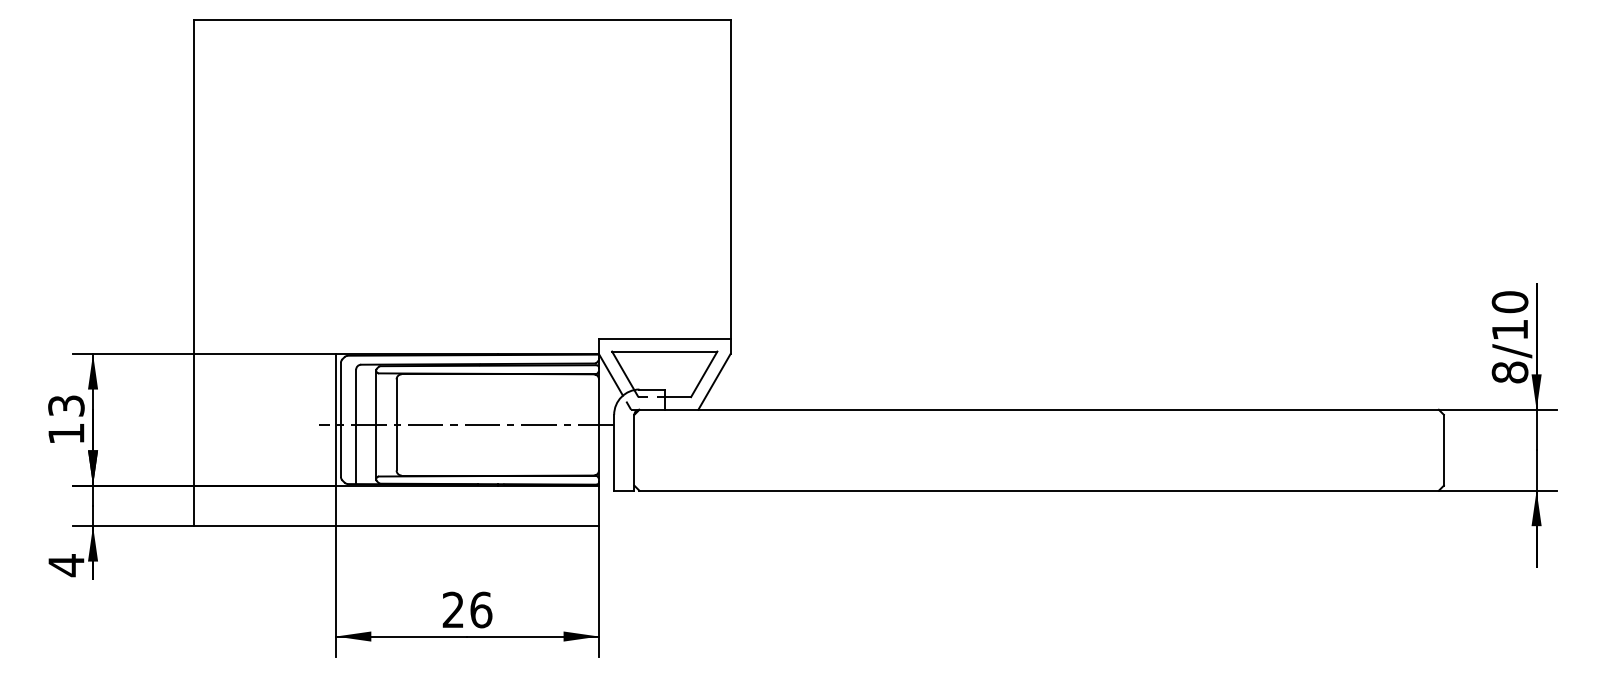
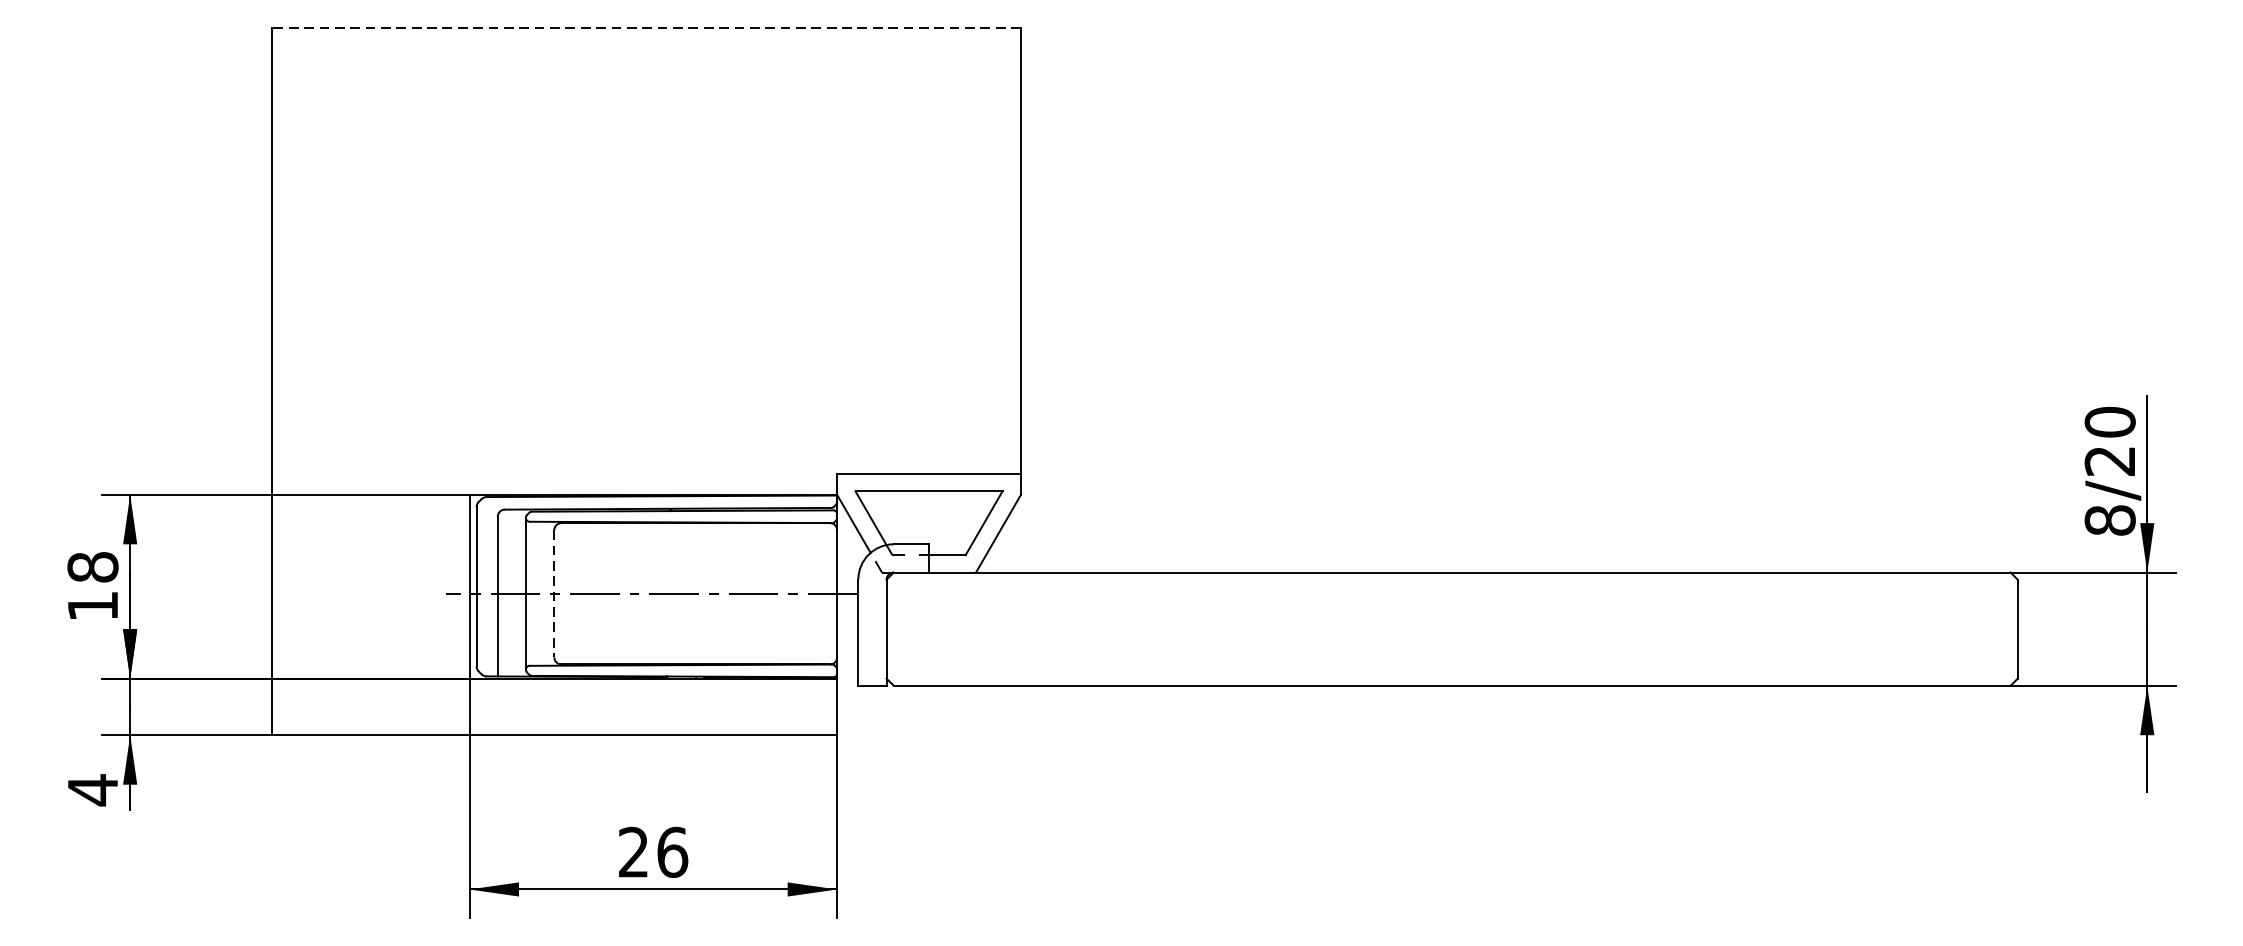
line: (461, 20) -> (645, 28), solid -> dashed
text: (1509, 330) -> (2109, 461), 8/10 -> 8/20
text: (66, 405) -> (93, 566), 13 -> 18
line: (396, 424) -> (554, 593), solid -> dashed

